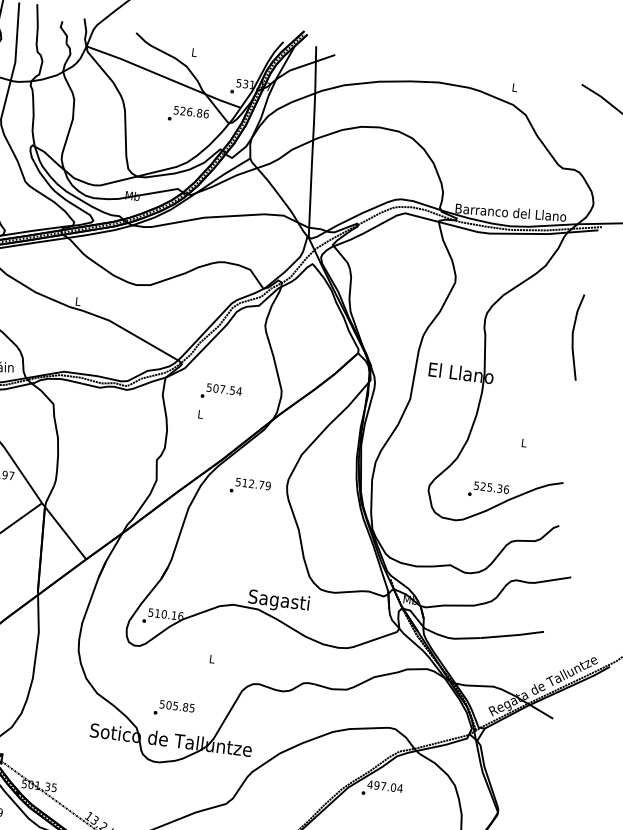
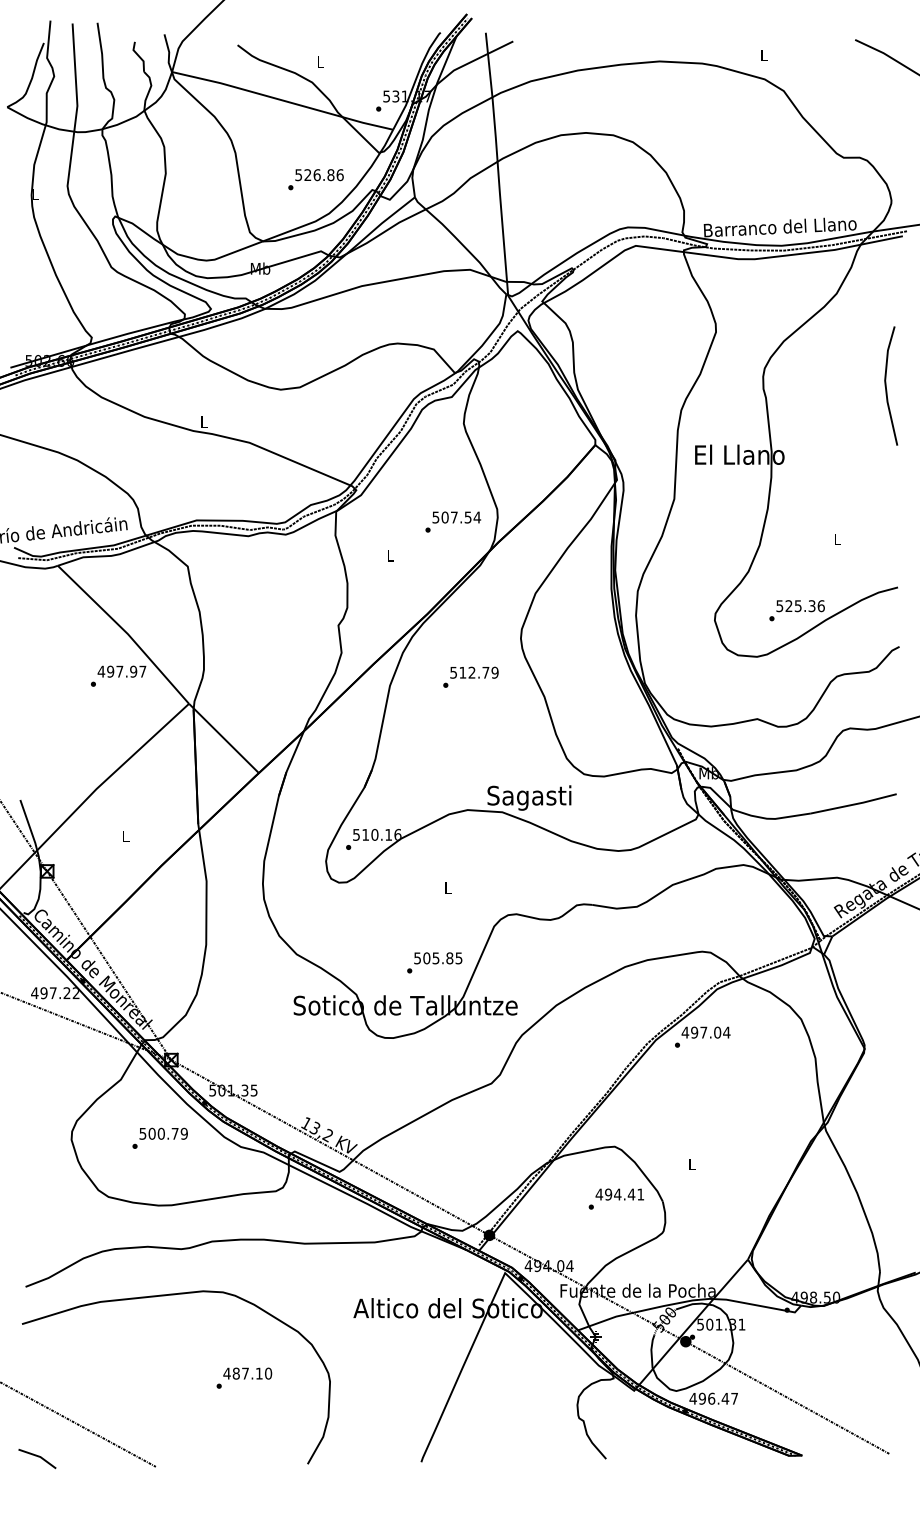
text: (188, 115) -> (315, 179), moved
text: (221, 392) -> (453, 521), moved
text: (250, 486) -> (470, 676), moved
text: (174, 708) -> (434, 962), moved

